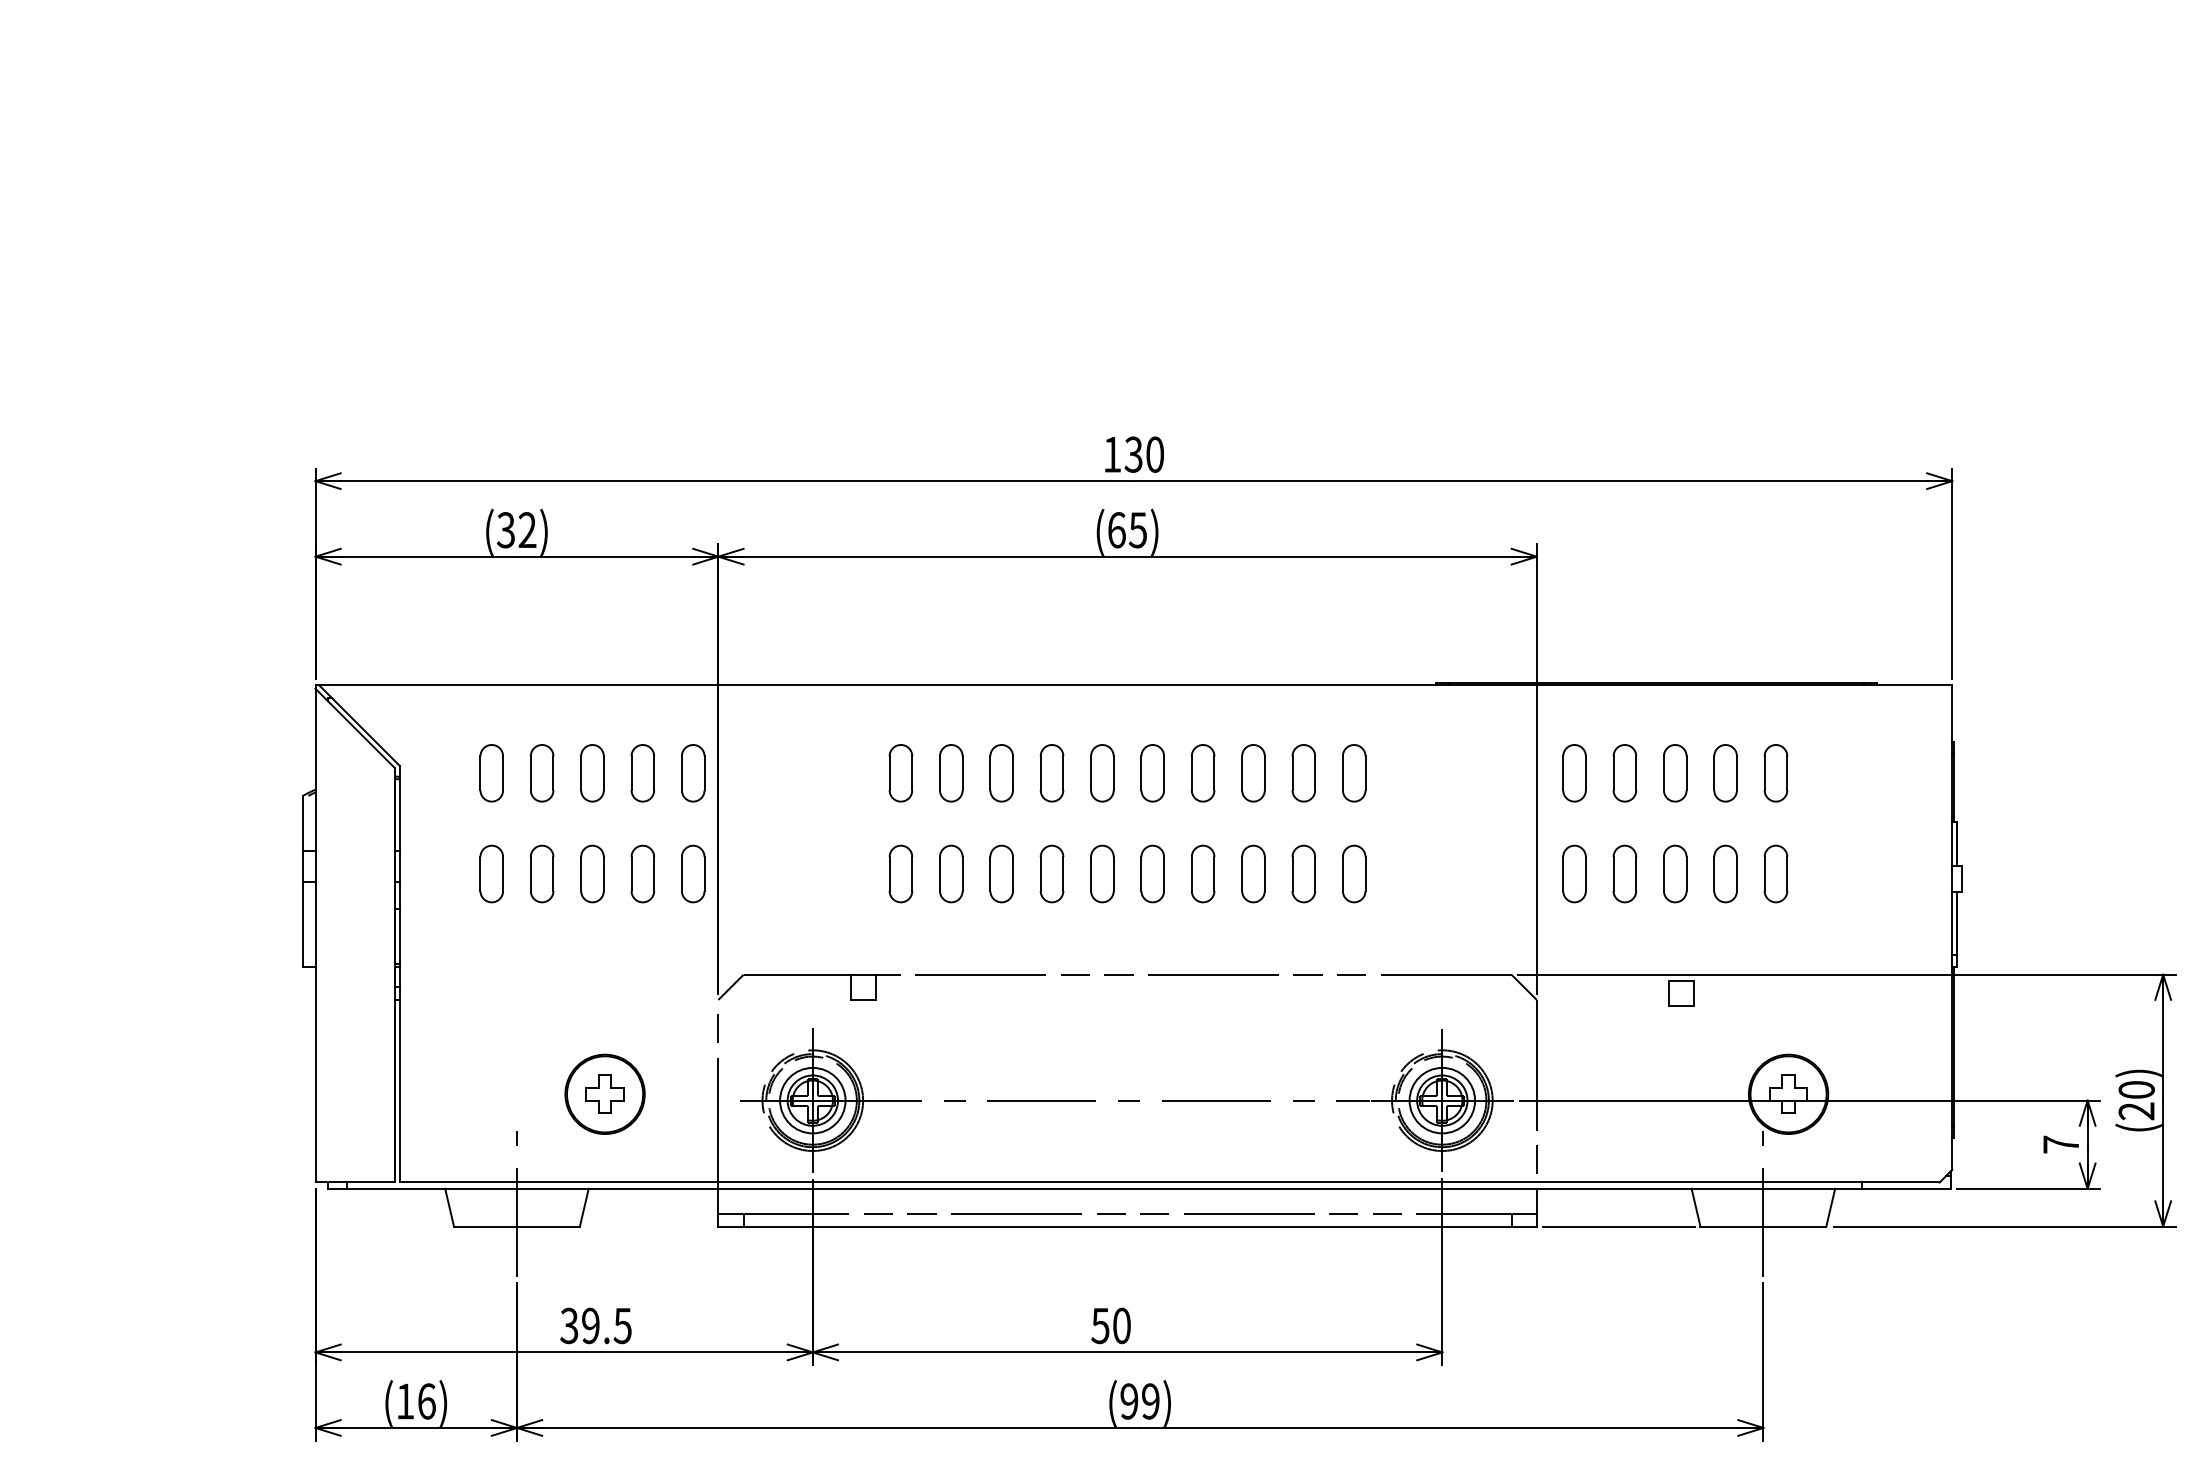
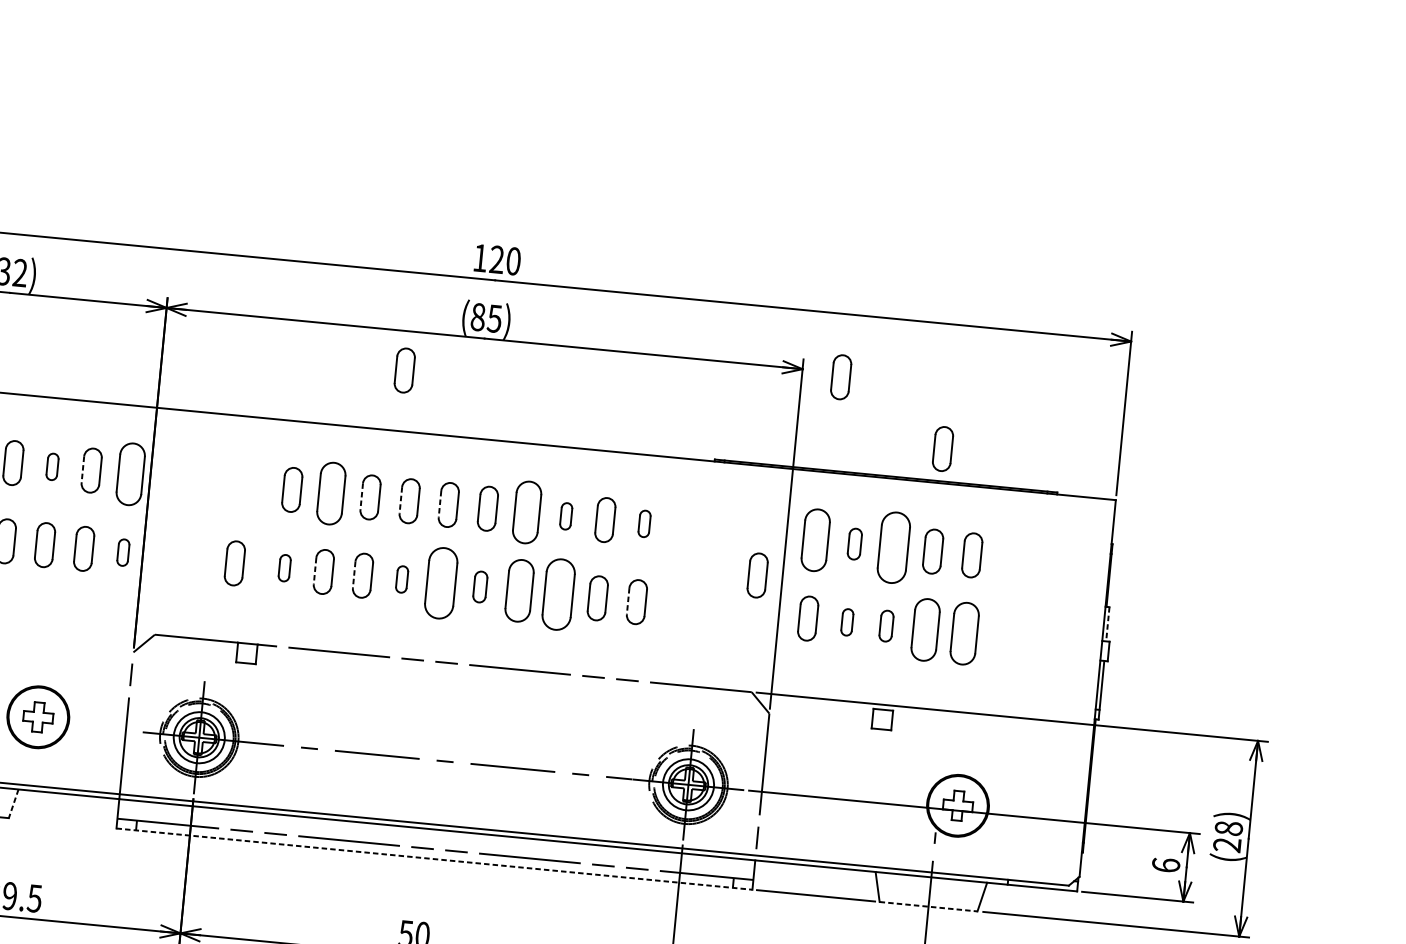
text: (1133, 454) -> (496, 259), 130 -> 120
text: (1116, 530) -> (477, 317), (65) -> (85)
part: (1586, 562) -> (840, 377), added
part: (1029, 607) -> (404, 370), added
part: (1725, 641) -> (942, 449), added
part: (592, 773) -> (52, 467), size x0.6
line: (631, 773) -> (82, 469), solid -> dashed
part: (693, 773) -> (131, 474), size x1.4
part: (951, 773) -> (331, 493), size x1.4
line: (990, 773) -> (361, 496), solid -> dashed
line: (1040, 773) -> (400, 500), solid -> dashed
line: (1091, 773) -> (440, 504), solid -> dashed
part: (1202, 773) -> (526, 512), size x1.4
part: (1253, 773) -> (566, 516), size x0.6
part: (1354, 773) -> (644, 524), size x0.6
part: (1574, 773) -> (815, 540), size x1.4
part: (1624, 773) -> (854, 544), size x0.7
part: (1675, 773) -> (894, 548), size x1.6
part: (1504, 825) -> (757, 575), added
line: (1957, 844) -> (1107, 624), solid -> dashed
part: (693, 873) -> (123, 552), size x0.6
part: (836, 873) -> (234, 562), added
part: (900, 873) -> (284, 567), size x0.6
part: (1051, 873) -> (401, 579), size x0.6
part: (1102, 873) -> (441, 582), size x1.6
part: (1152, 873) -> (480, 586), size x0.7
part: (1202, 873) -> (519, 590), size x1.4
part: (1253, 873) -> (558, 594), size x1.6
part: (1624, 873) -> (847, 621), size x0.6
part: (1675, 873) -> (886, 625), size x0.7
part: (1725, 873) -> (925, 629), size x1.4
part: (1775, 873) -> (964, 633), size x1.4
line: (939, 874) -> (314, 571), solid -> dashed
line: (990, 874) -> (354, 575), solid -> dashed
line: (1342, 874) -> (627, 601), solid -> dashed
text: (2136, 1089) -> (1228, 828), (20) -> (28)
text: (2061, 1144) -> (1166, 865), 7 -> 6
line: (584, 1208) -> (13, 804), solid -> dashed
line: (1128, 1226) -> (435, 859), solid -> dashed
line: (1763, 1226) -> (928, 906), solid -> dashed

